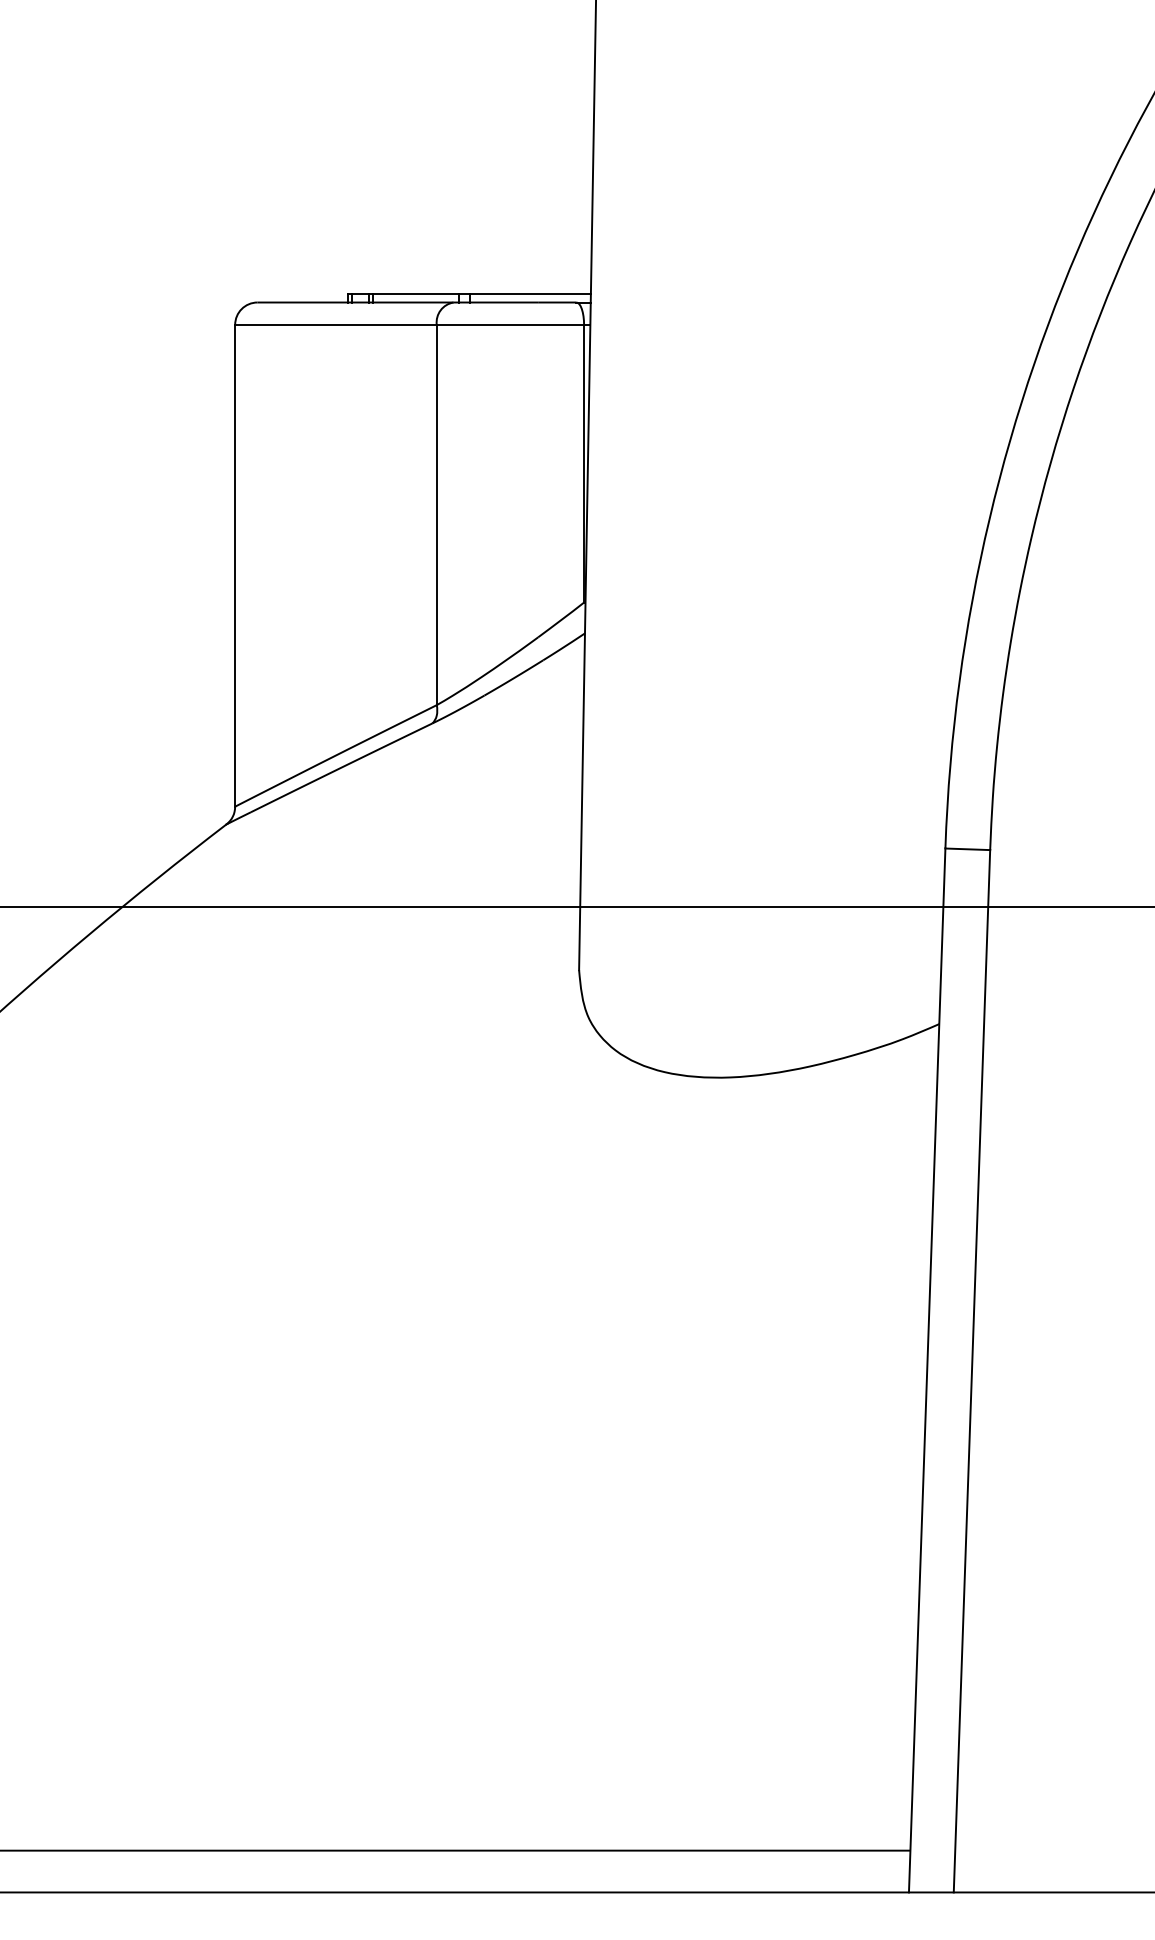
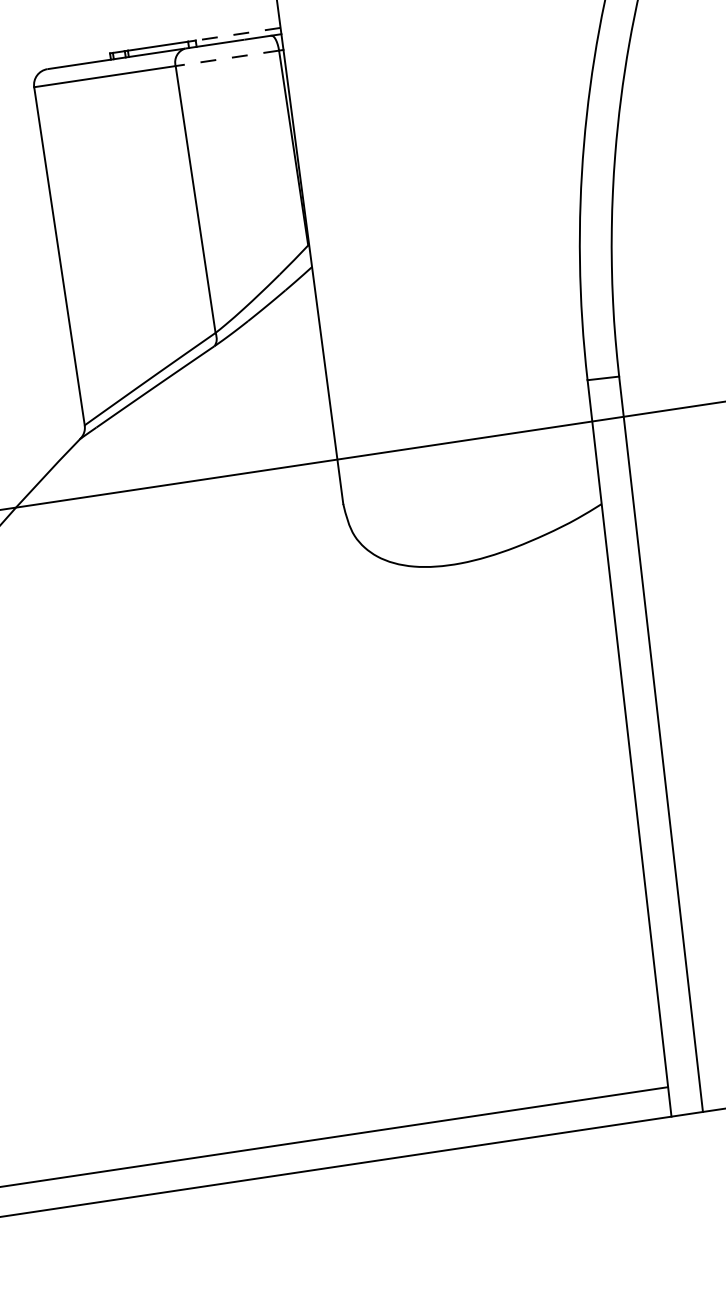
line: (529, 293) -> (237, 34), solid -> dashed
line: (510, 324) -> (227, 58), solid -> dashed

